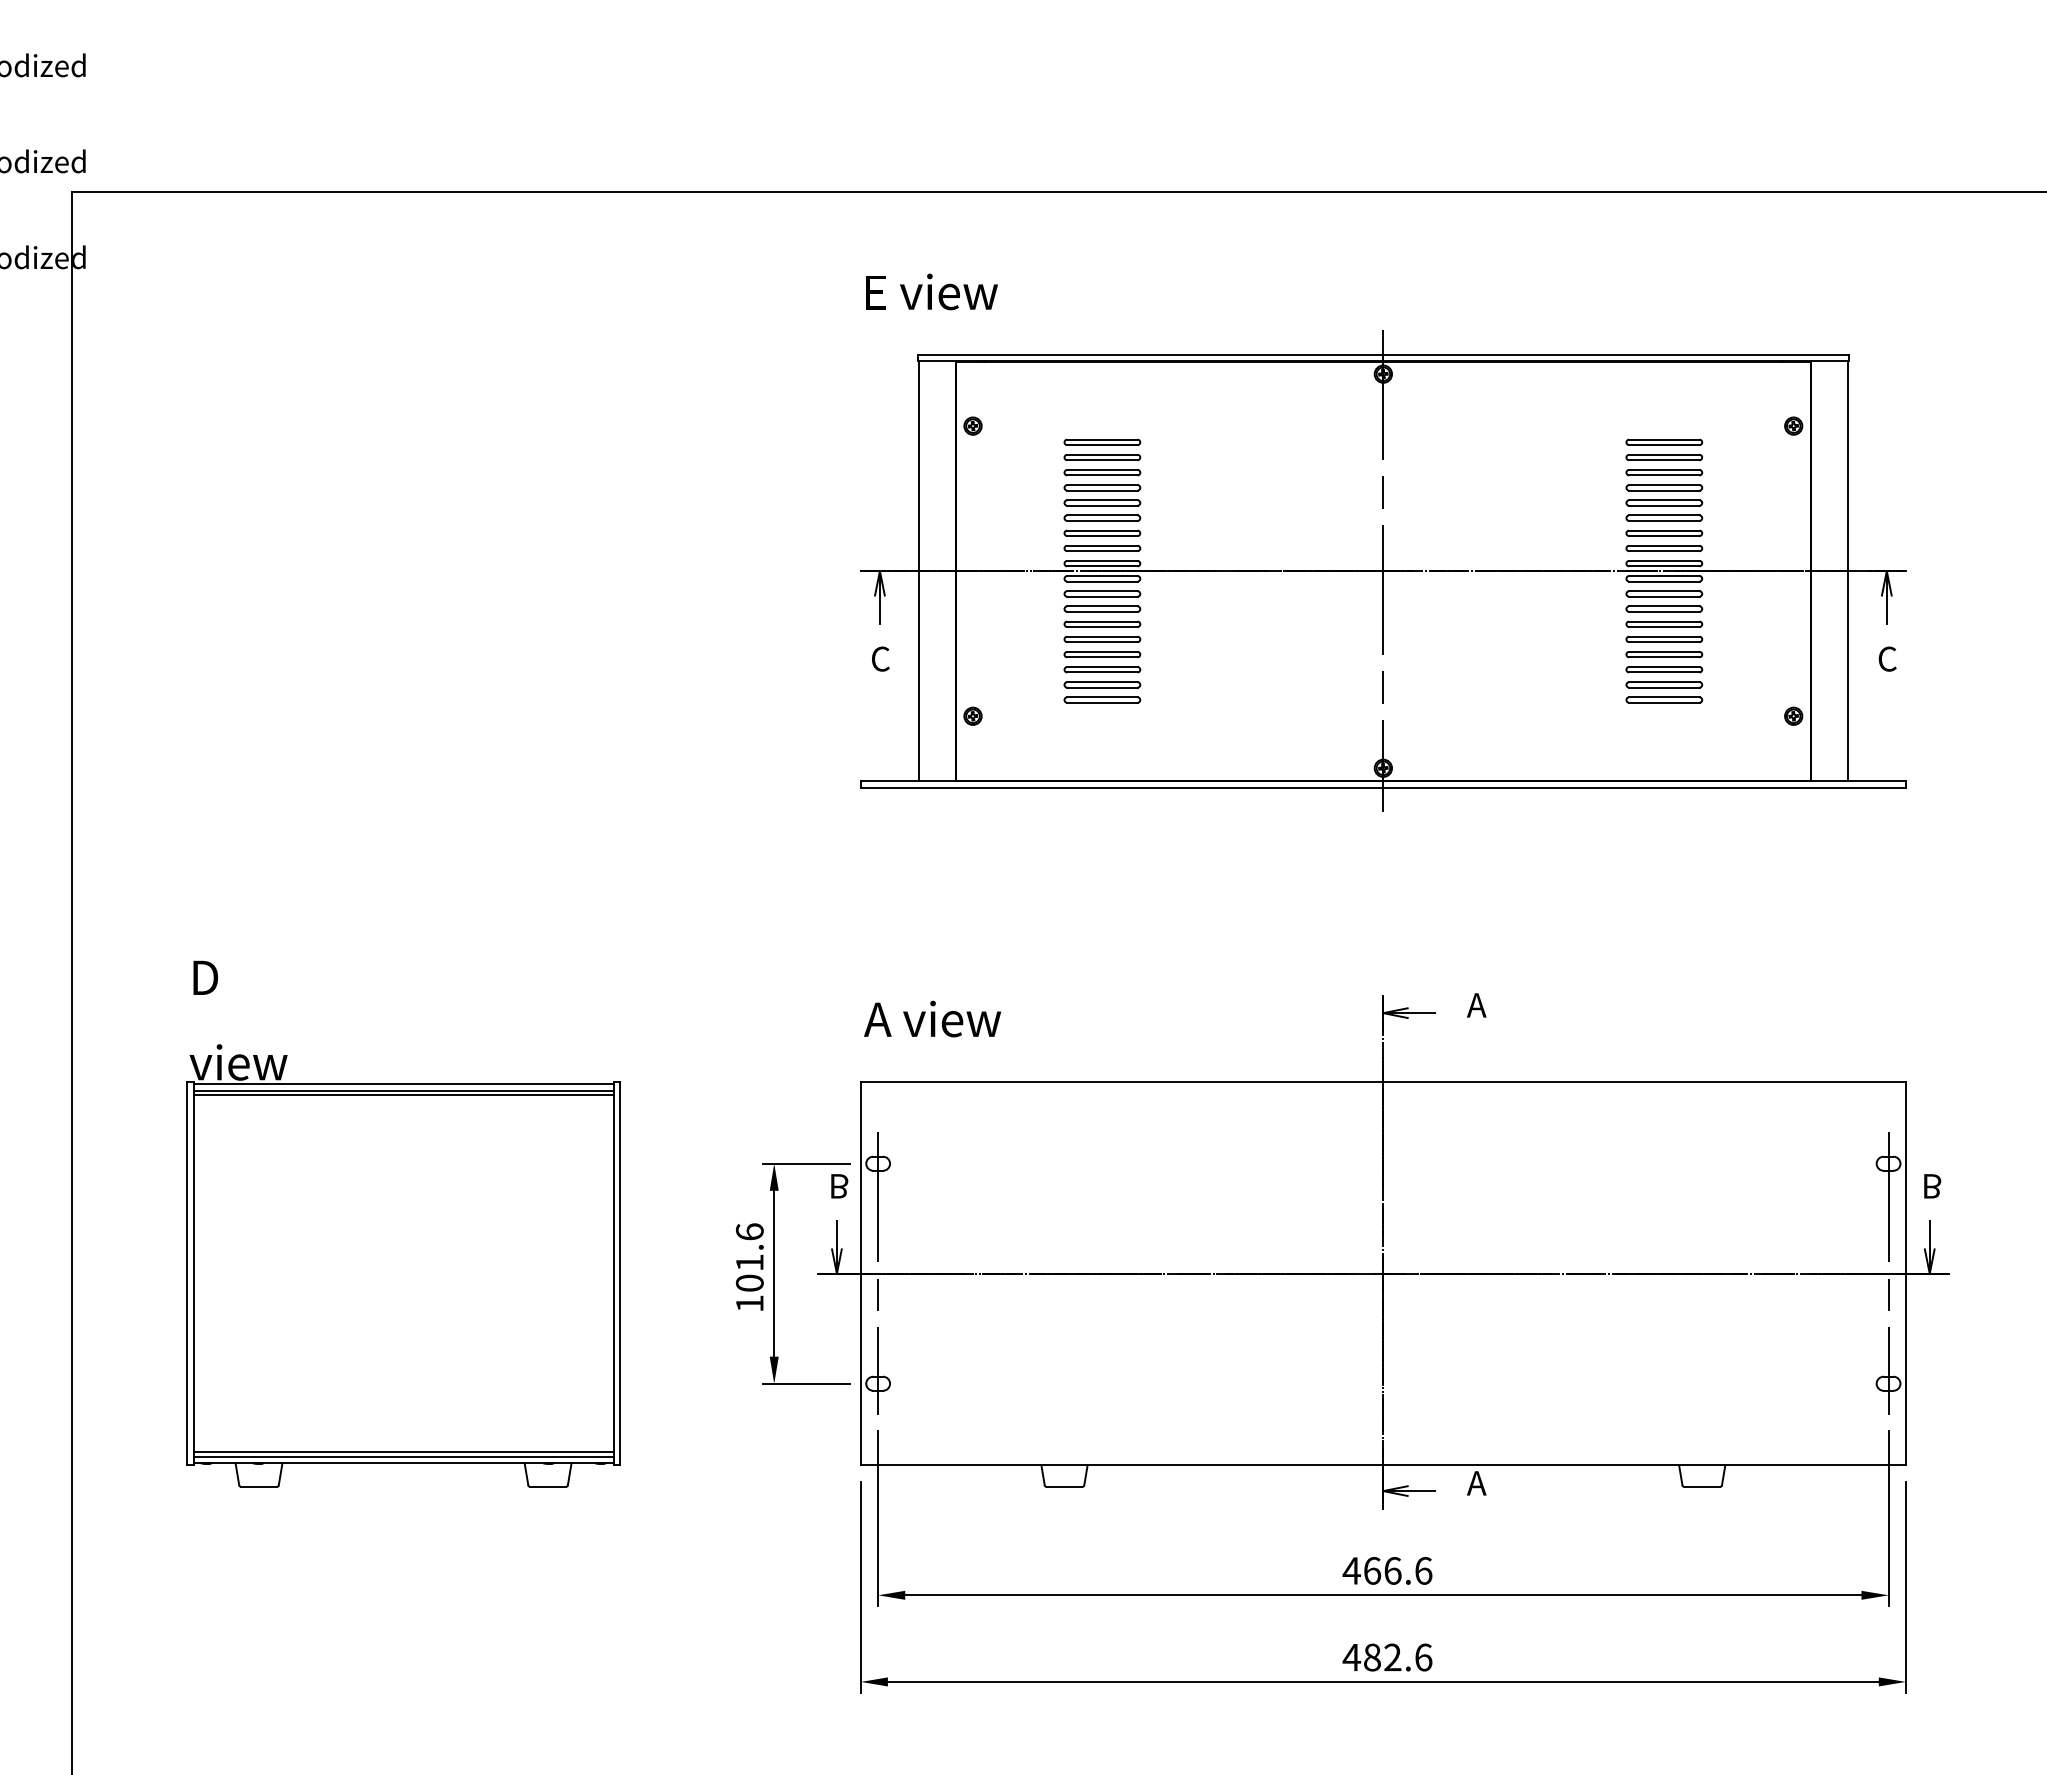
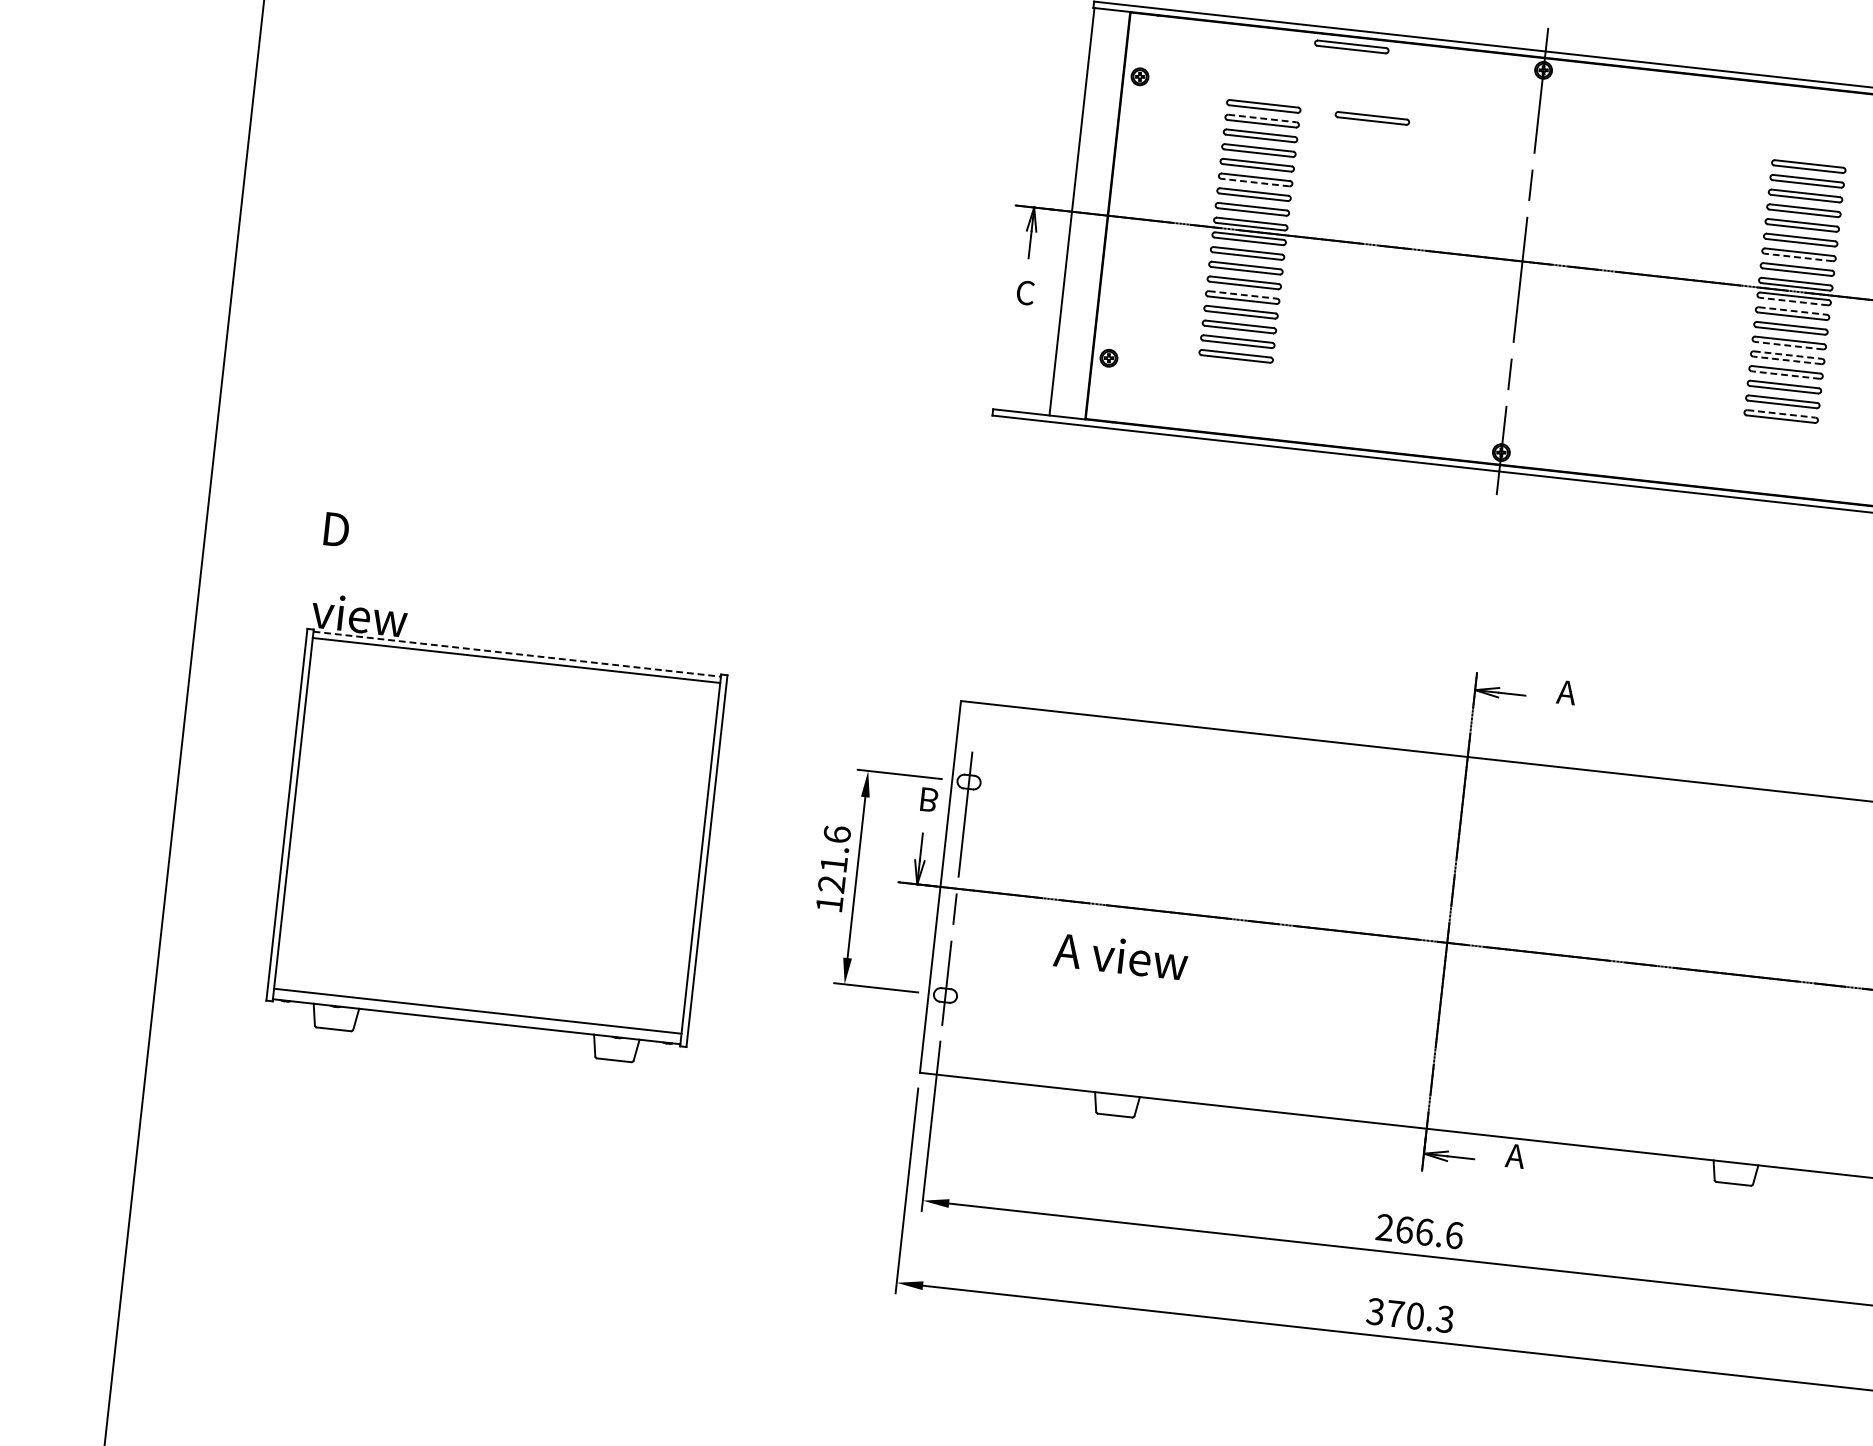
part: (1185, 371) -> (1351, 46), added
part: (1214, 441) -> (1372, 117), added
line: (1102, 454) -> (1262, 118), solid -> dashed
line: (1101, 520) -> (1254, 182), solid -> dashed
line: (1663, 536) -> (1797, 257), solid -> dashed
line: (1663, 581) -> (1793, 301), solid -> dashed
line: (1664, 591) -> (1792, 311), solid -> dashed
line: (1663, 626) -> (1788, 345), solid -> dashed
line: (1102, 636) -> (1243, 294), solid -> dashed
line: (1664, 636) -> (1788, 354), solid -> dashed
line: (1663, 642) -> (1786, 360), solid -> dashed
line: (1663, 657) -> (1784, 375), solid -> dashed
line: (1664, 697) -> (1781, 414), solid -> dashed
text: (932, 1018) -> (1121, 955), moved
line: (404, 1084) -> (518, 654), solid -> dashed
line: (403, 1095) -> (515, 665), removed
text: (749, 1282) -> (831, 883), 101.6 -> 121.6
line: (403, 1456) -> (477, 1015), removed
text: (1351, 1570) -> (1384, 1227), 466.6 -> 266.6
text: (1387, 1657) -> (1410, 1315), 482.6 -> 370.3

